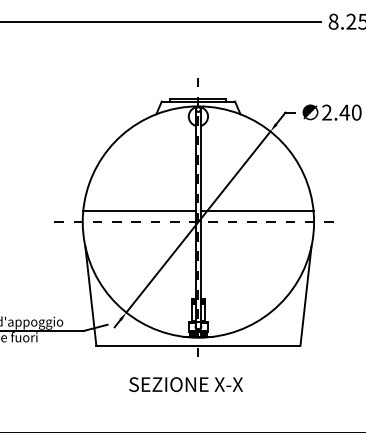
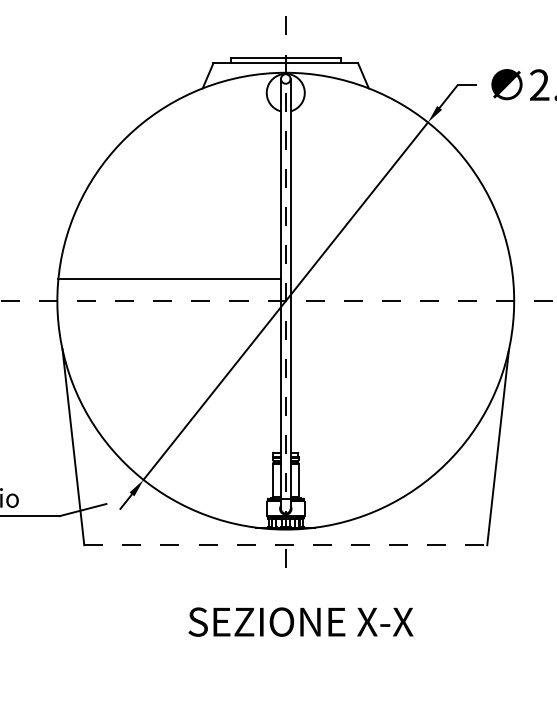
line: (256, 210) -> (400, 278), removed
line: (198, 345) -> (285, 544), solid -> dashed
text: (185, 384) -> (299, 621), moved

